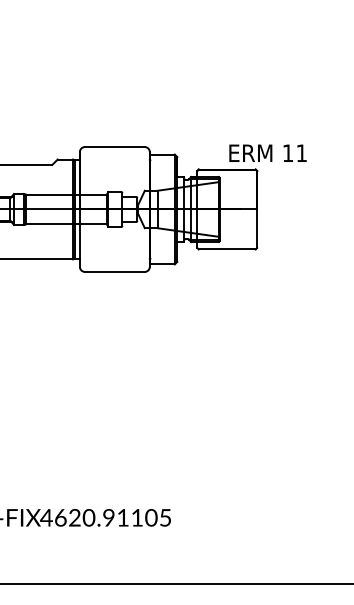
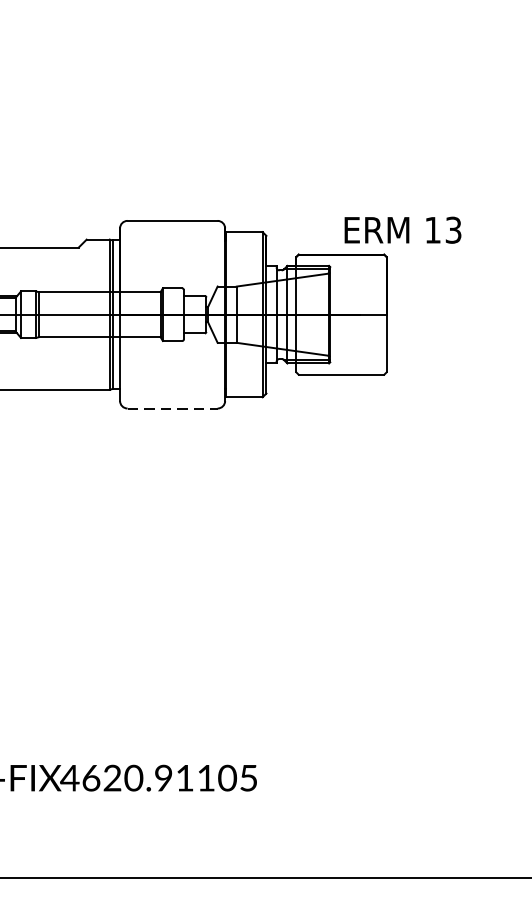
text: (301, 153) -> (453, 230), 11 -> 13
line: (114, 271) -> (172, 407), solid -> dashed

